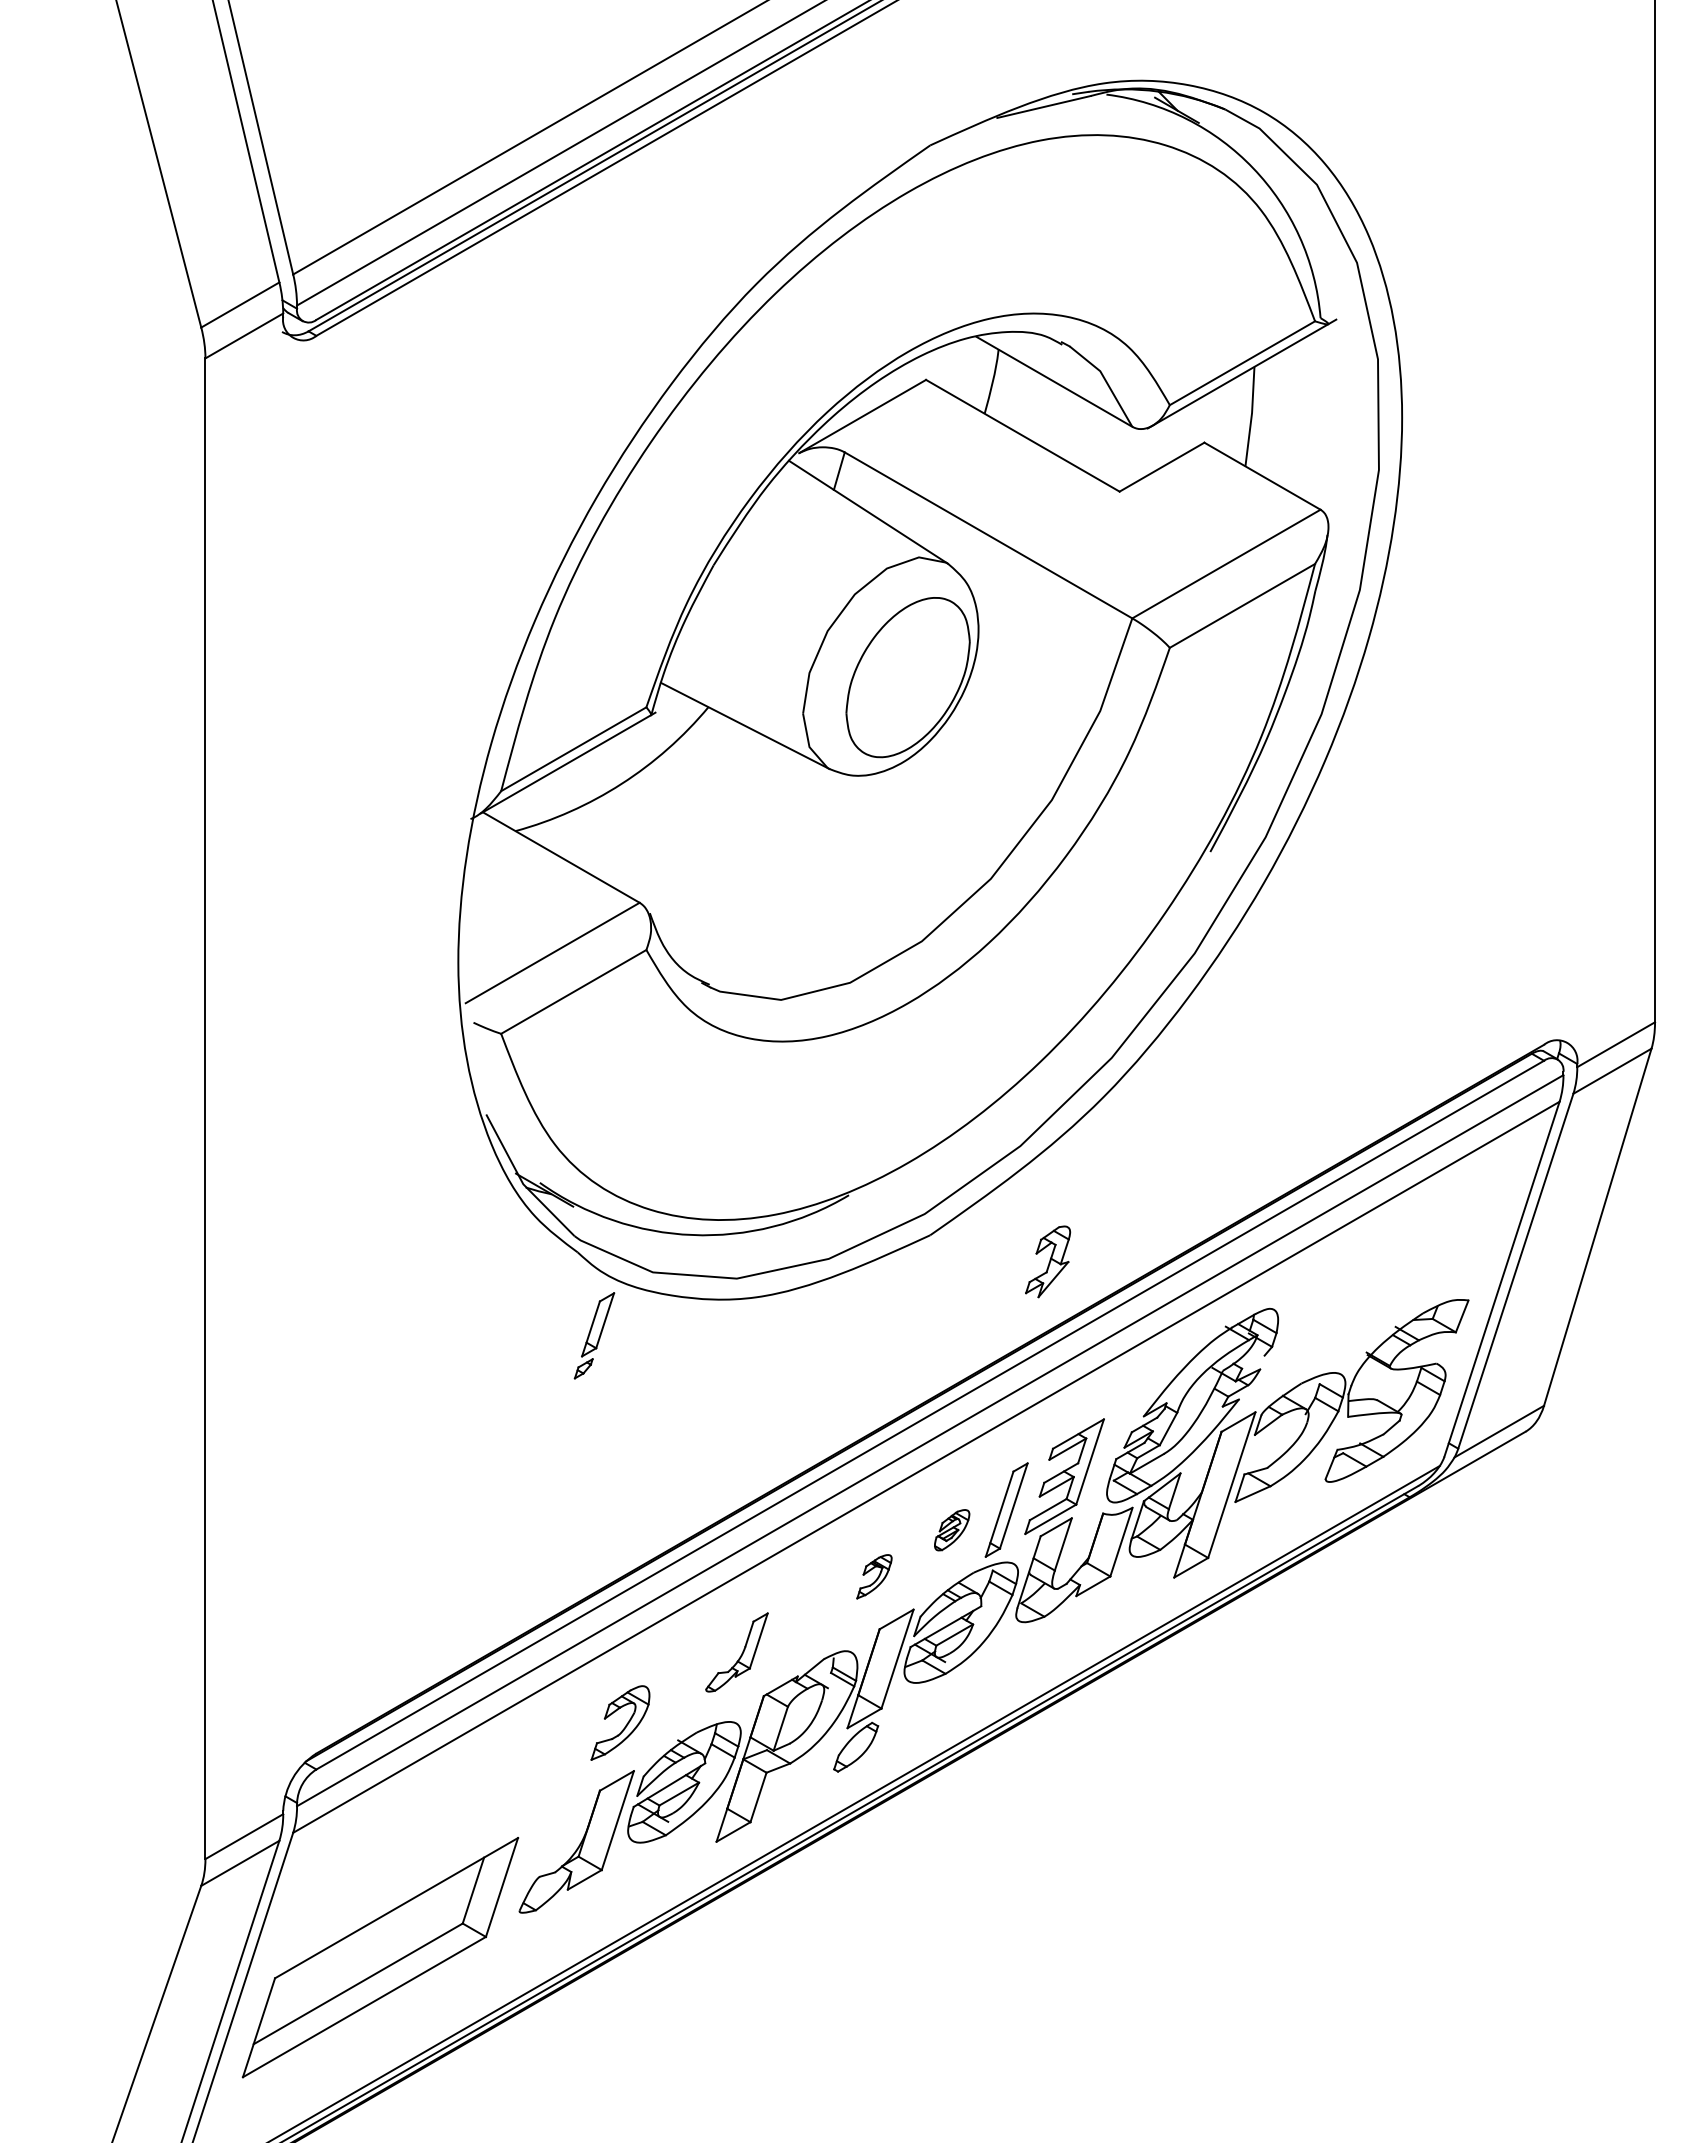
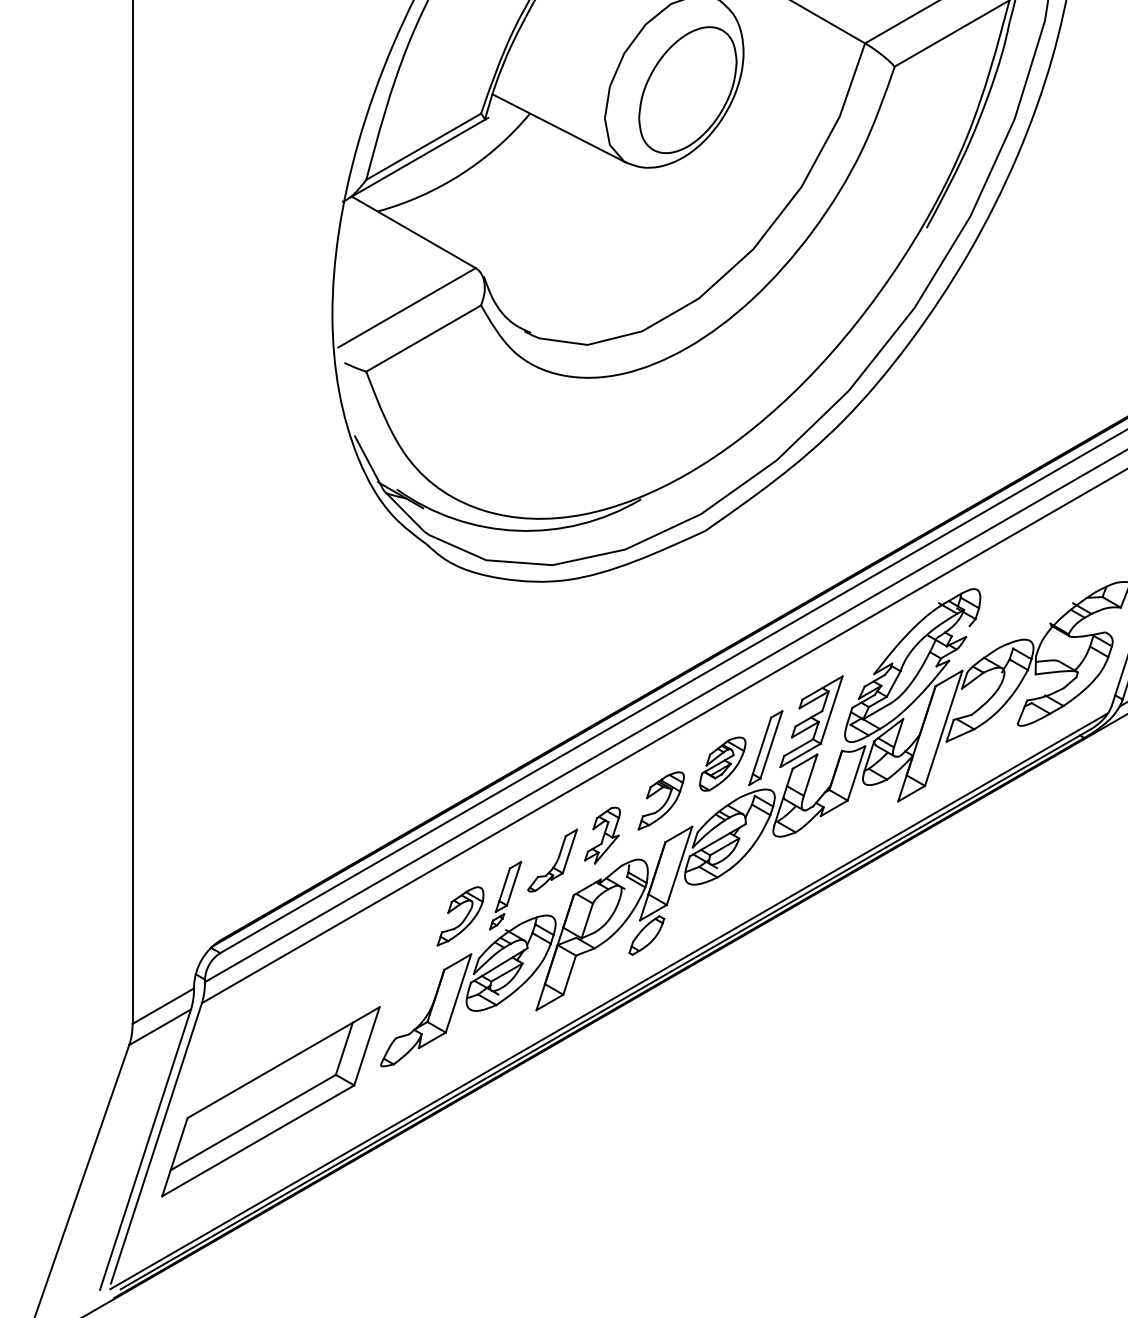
part: (1048, 1261) -> (602, 835), moved
part: (594, 1335) -> (505, 895), moved
part: (951, 1529) -> (722, 763), size x1.67
part: (874, 1576) -> (661, 800), size x1.67

